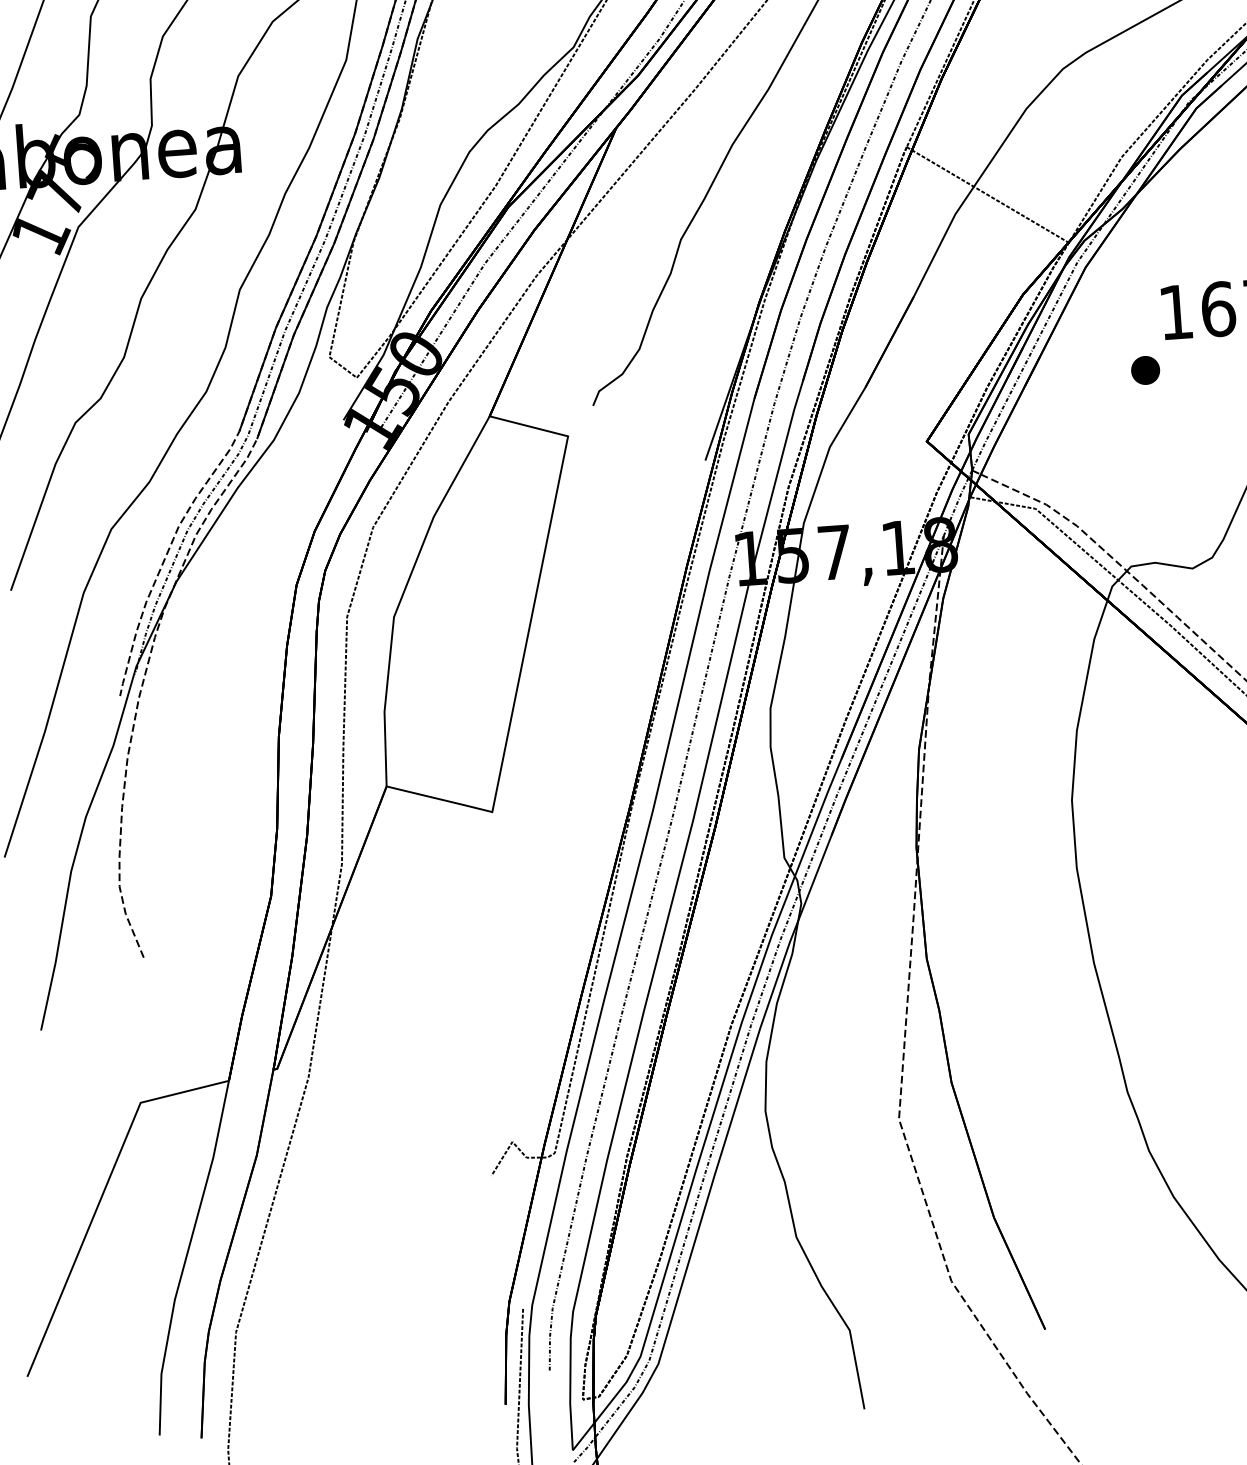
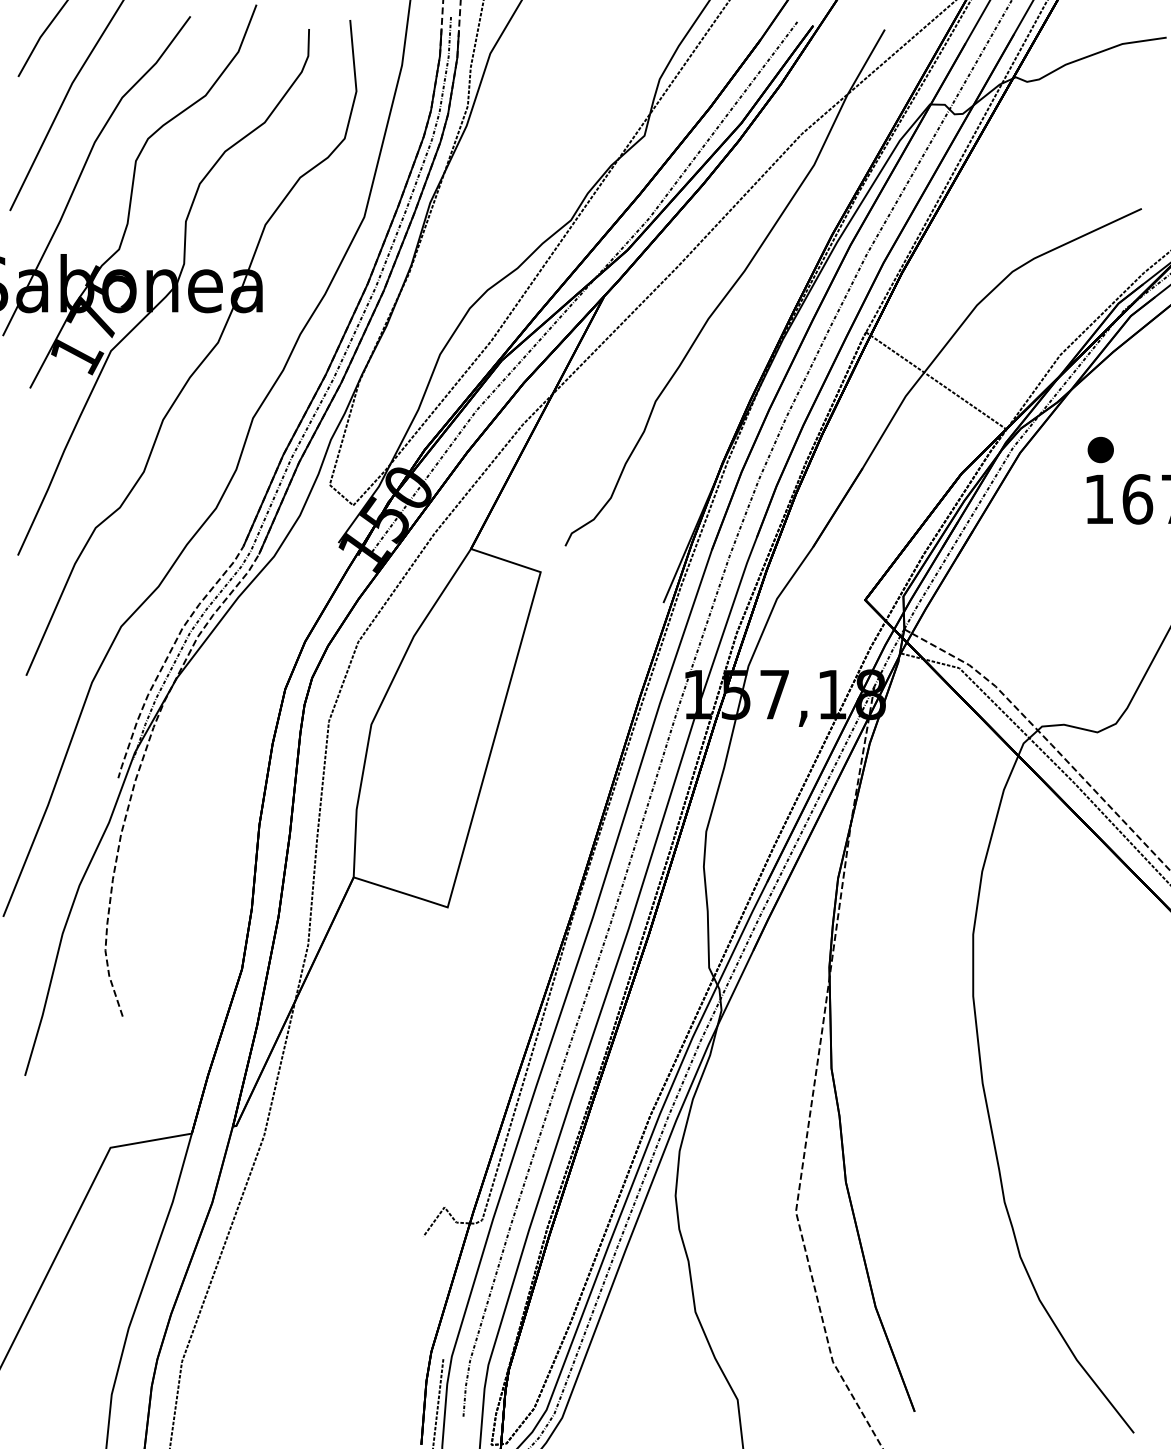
part: (1145, 369) -> (1100, 449), moved

